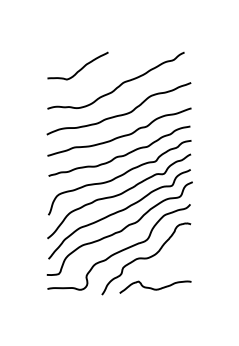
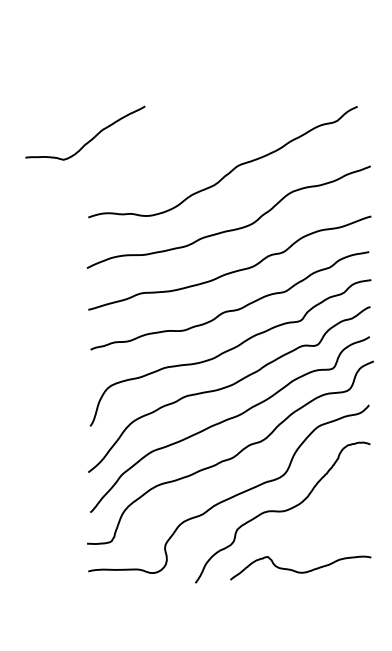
curve: (80, 68) -> (90, 138), moved

